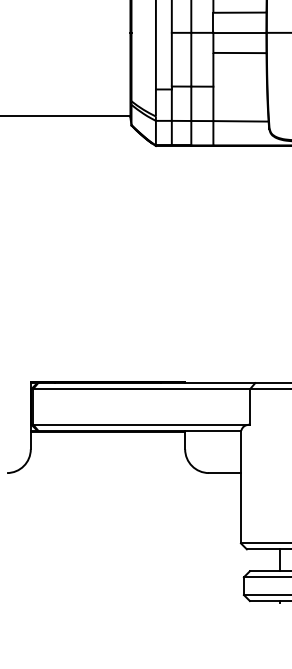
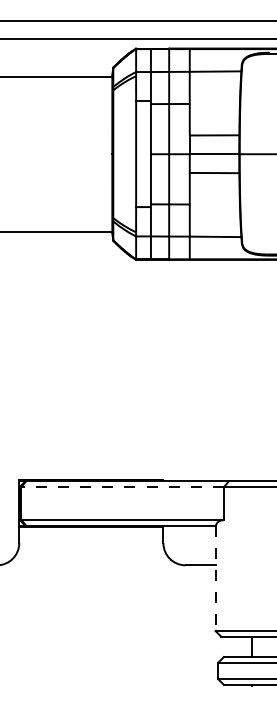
line: (141, 388) -> (122, 486), solid -> dashed
line: (240, 487) -> (215, 578), solid -> dashed

